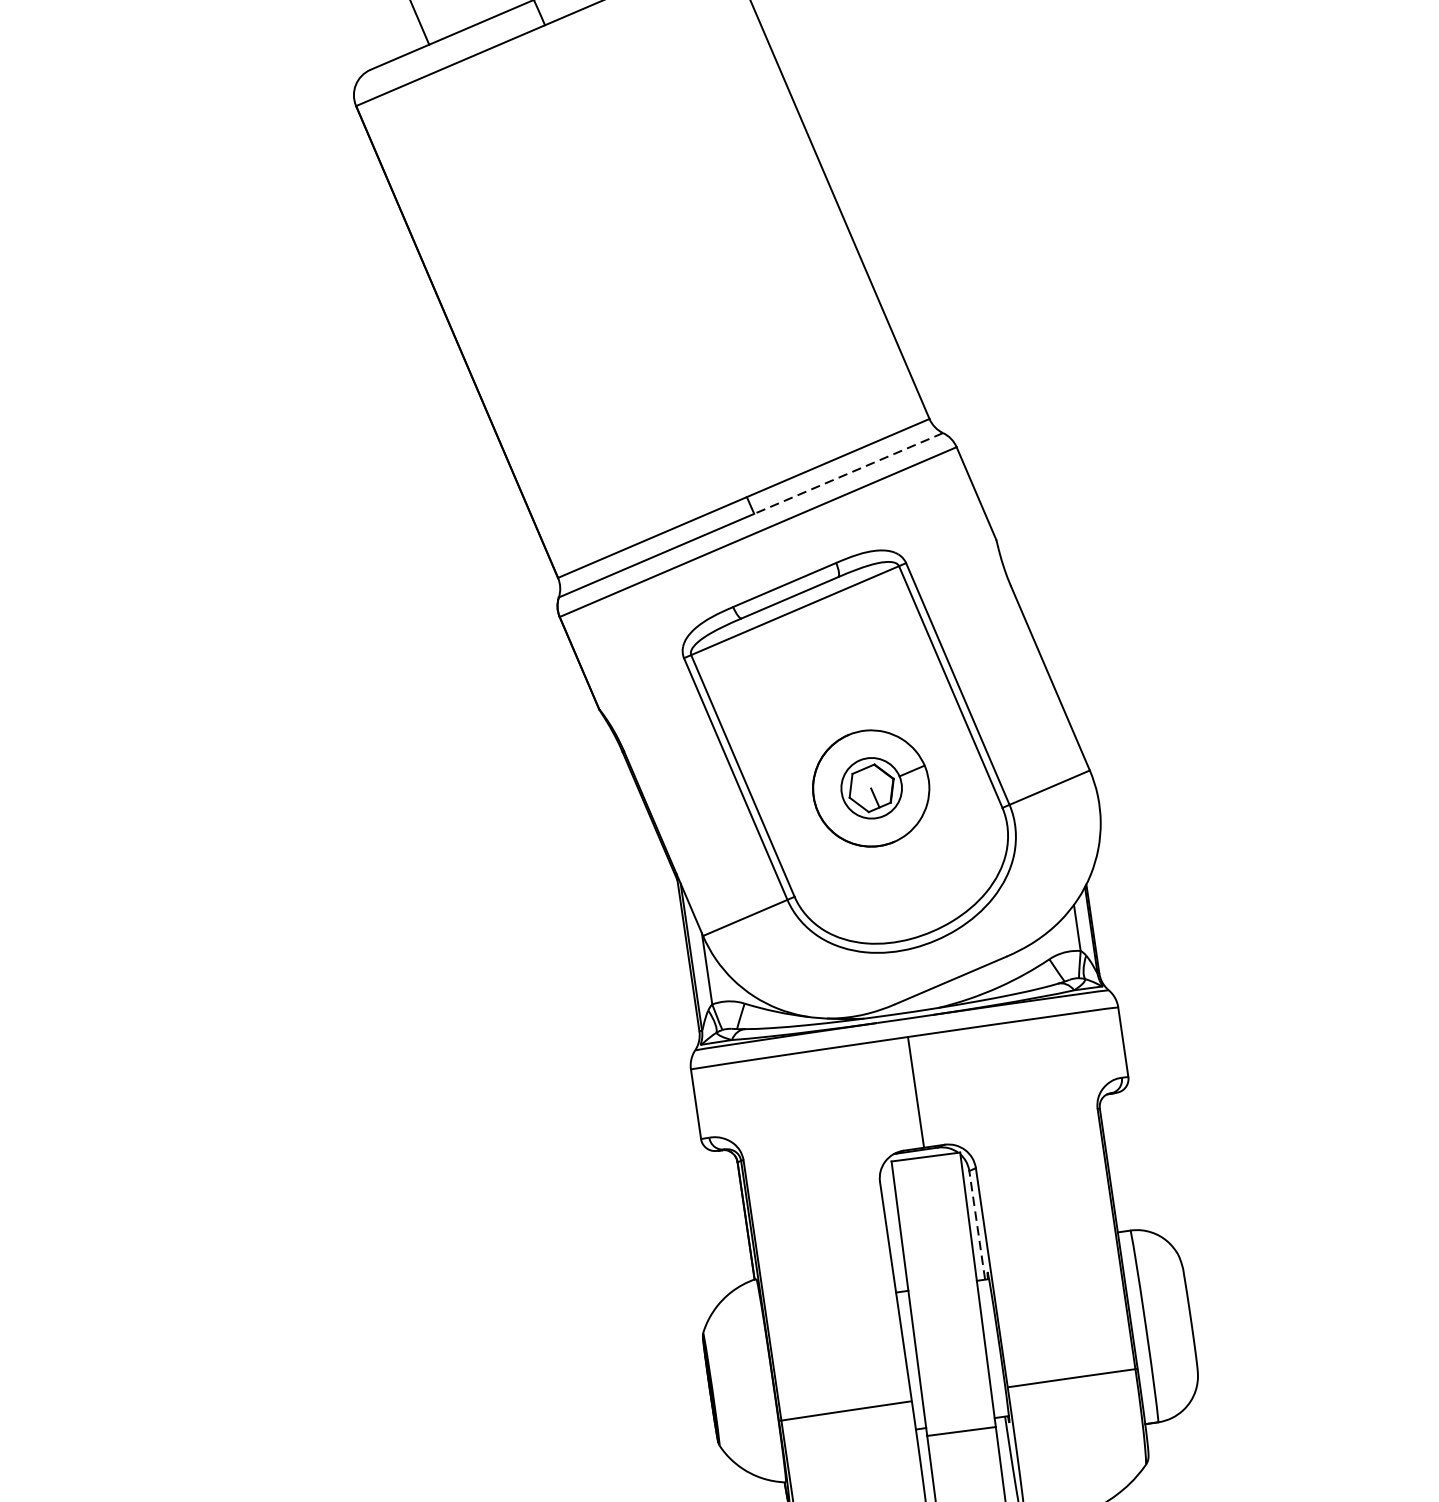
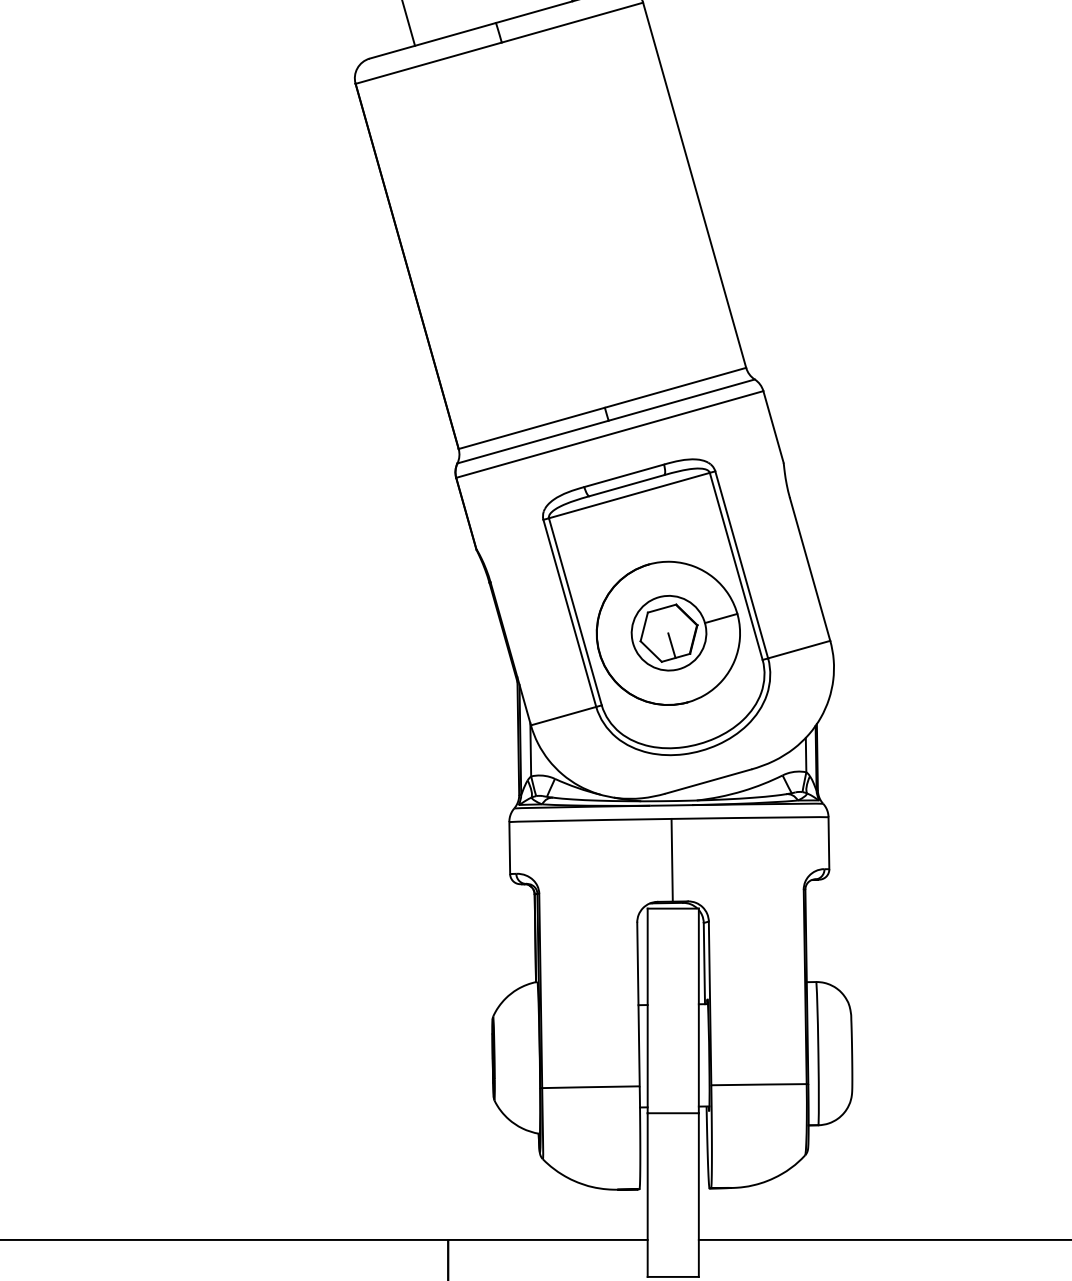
line: (848, 474) -> (681, 400), dashed -> solid
part: (870, 787) -> (667, 632), size x1.67
line: (977, 1225) -> (704, 963), dashed -> solid

